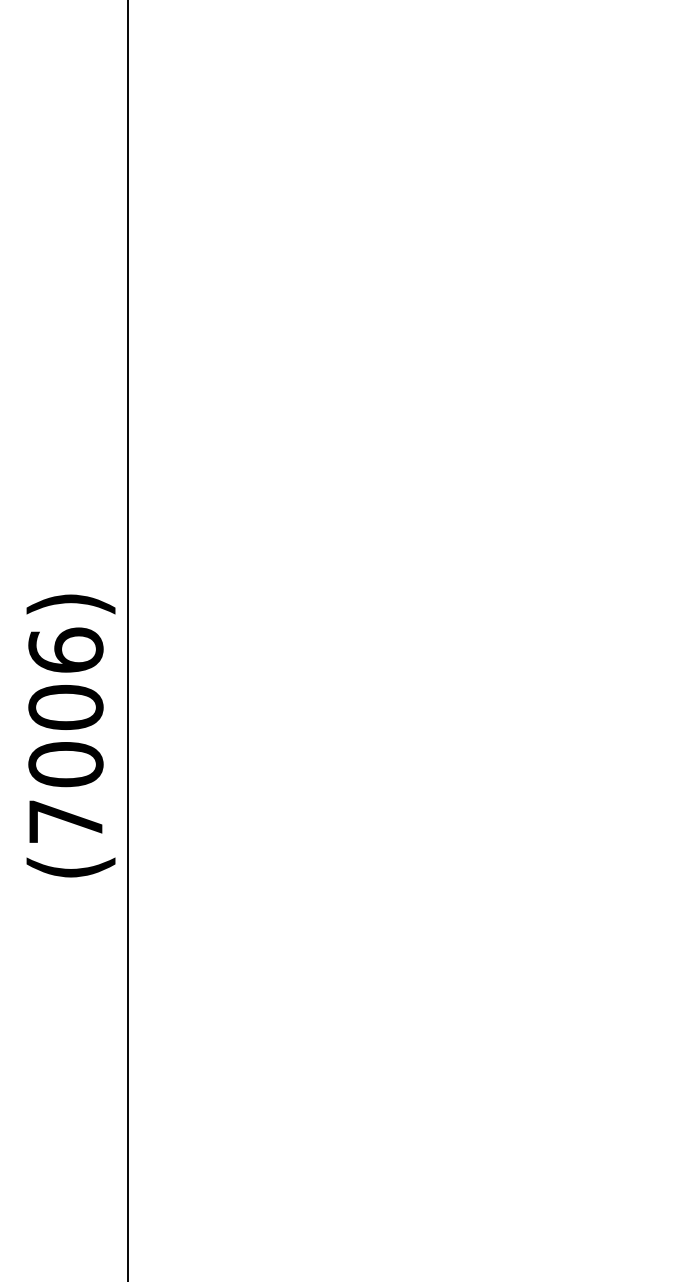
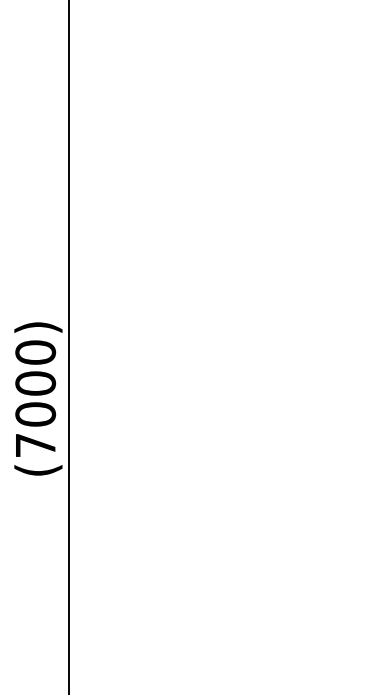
text: (65, 650) -> (35, 352), (7006) -> (7000)

